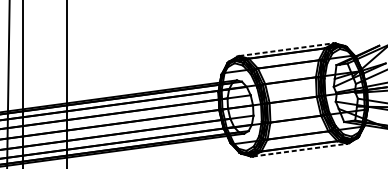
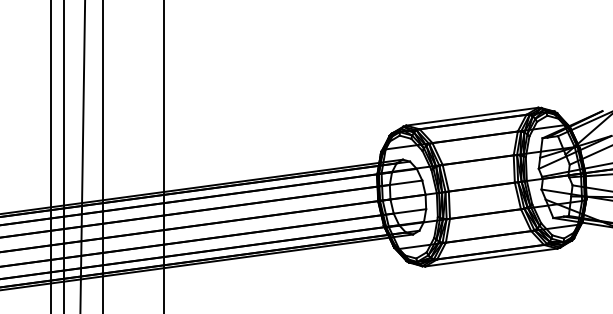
line: (286, 49) -> (472, 116), dashed -> solid
line: (300, 150) -> (491, 257), dashed -> solid

